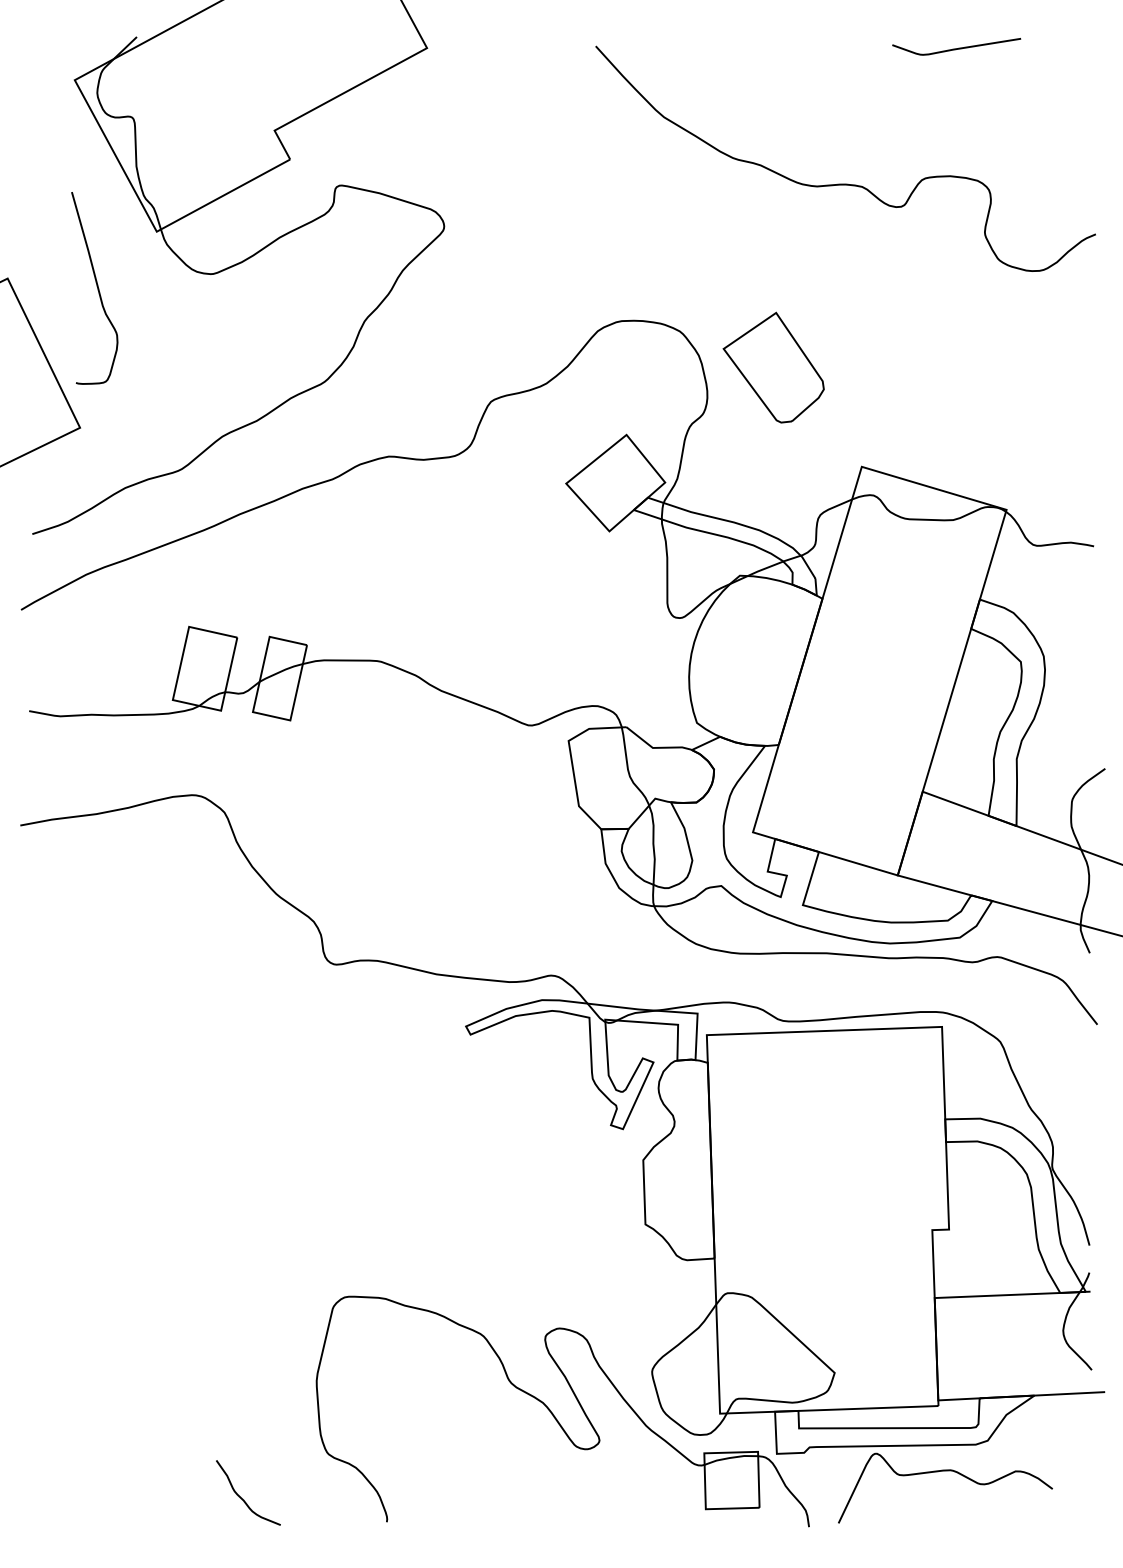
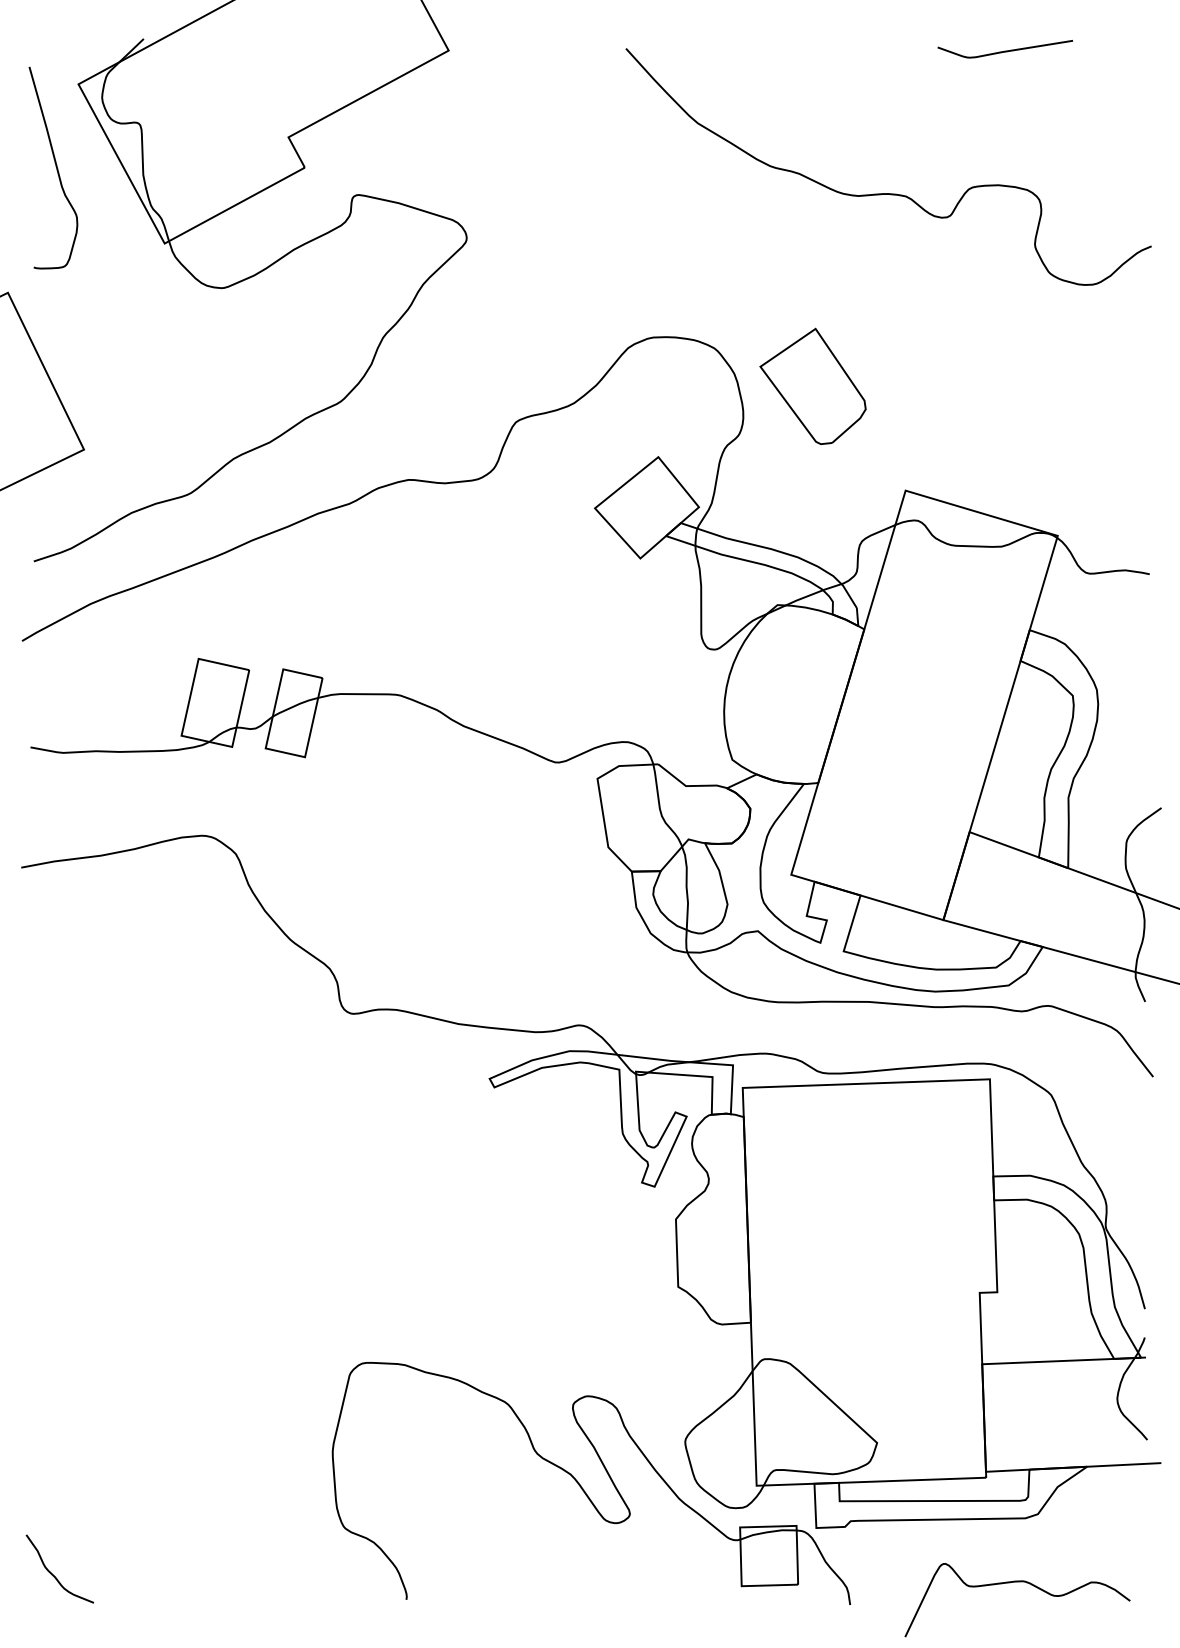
curve: (96, 286) -> (55, 166), moved
curve: (945, 1471) -> (1017, 1582), moved
curve: (242, 1498) -> (53, 1574), moved

